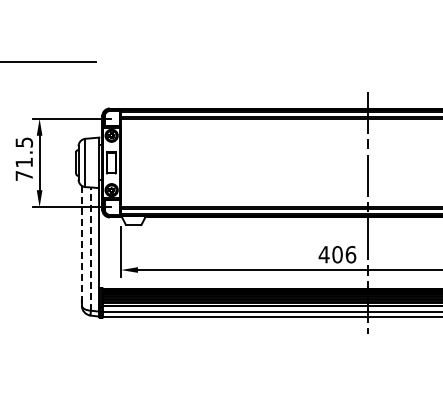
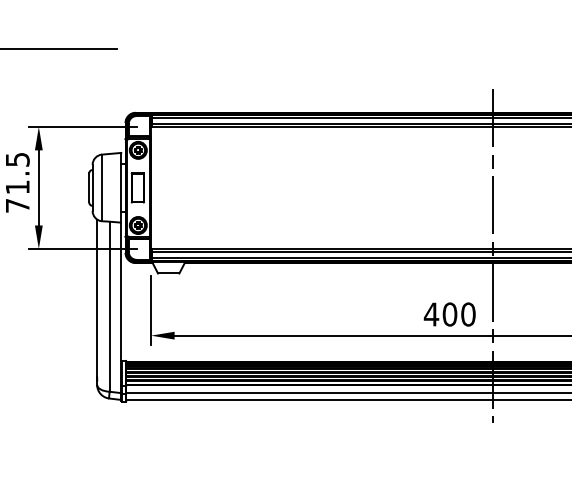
line: (81, 242) -> (96, 297), dashed -> solid
line: (90, 249) -> (109, 307), dashed -> solid
text: (350, 254) -> (467, 314), 406 -> 400

